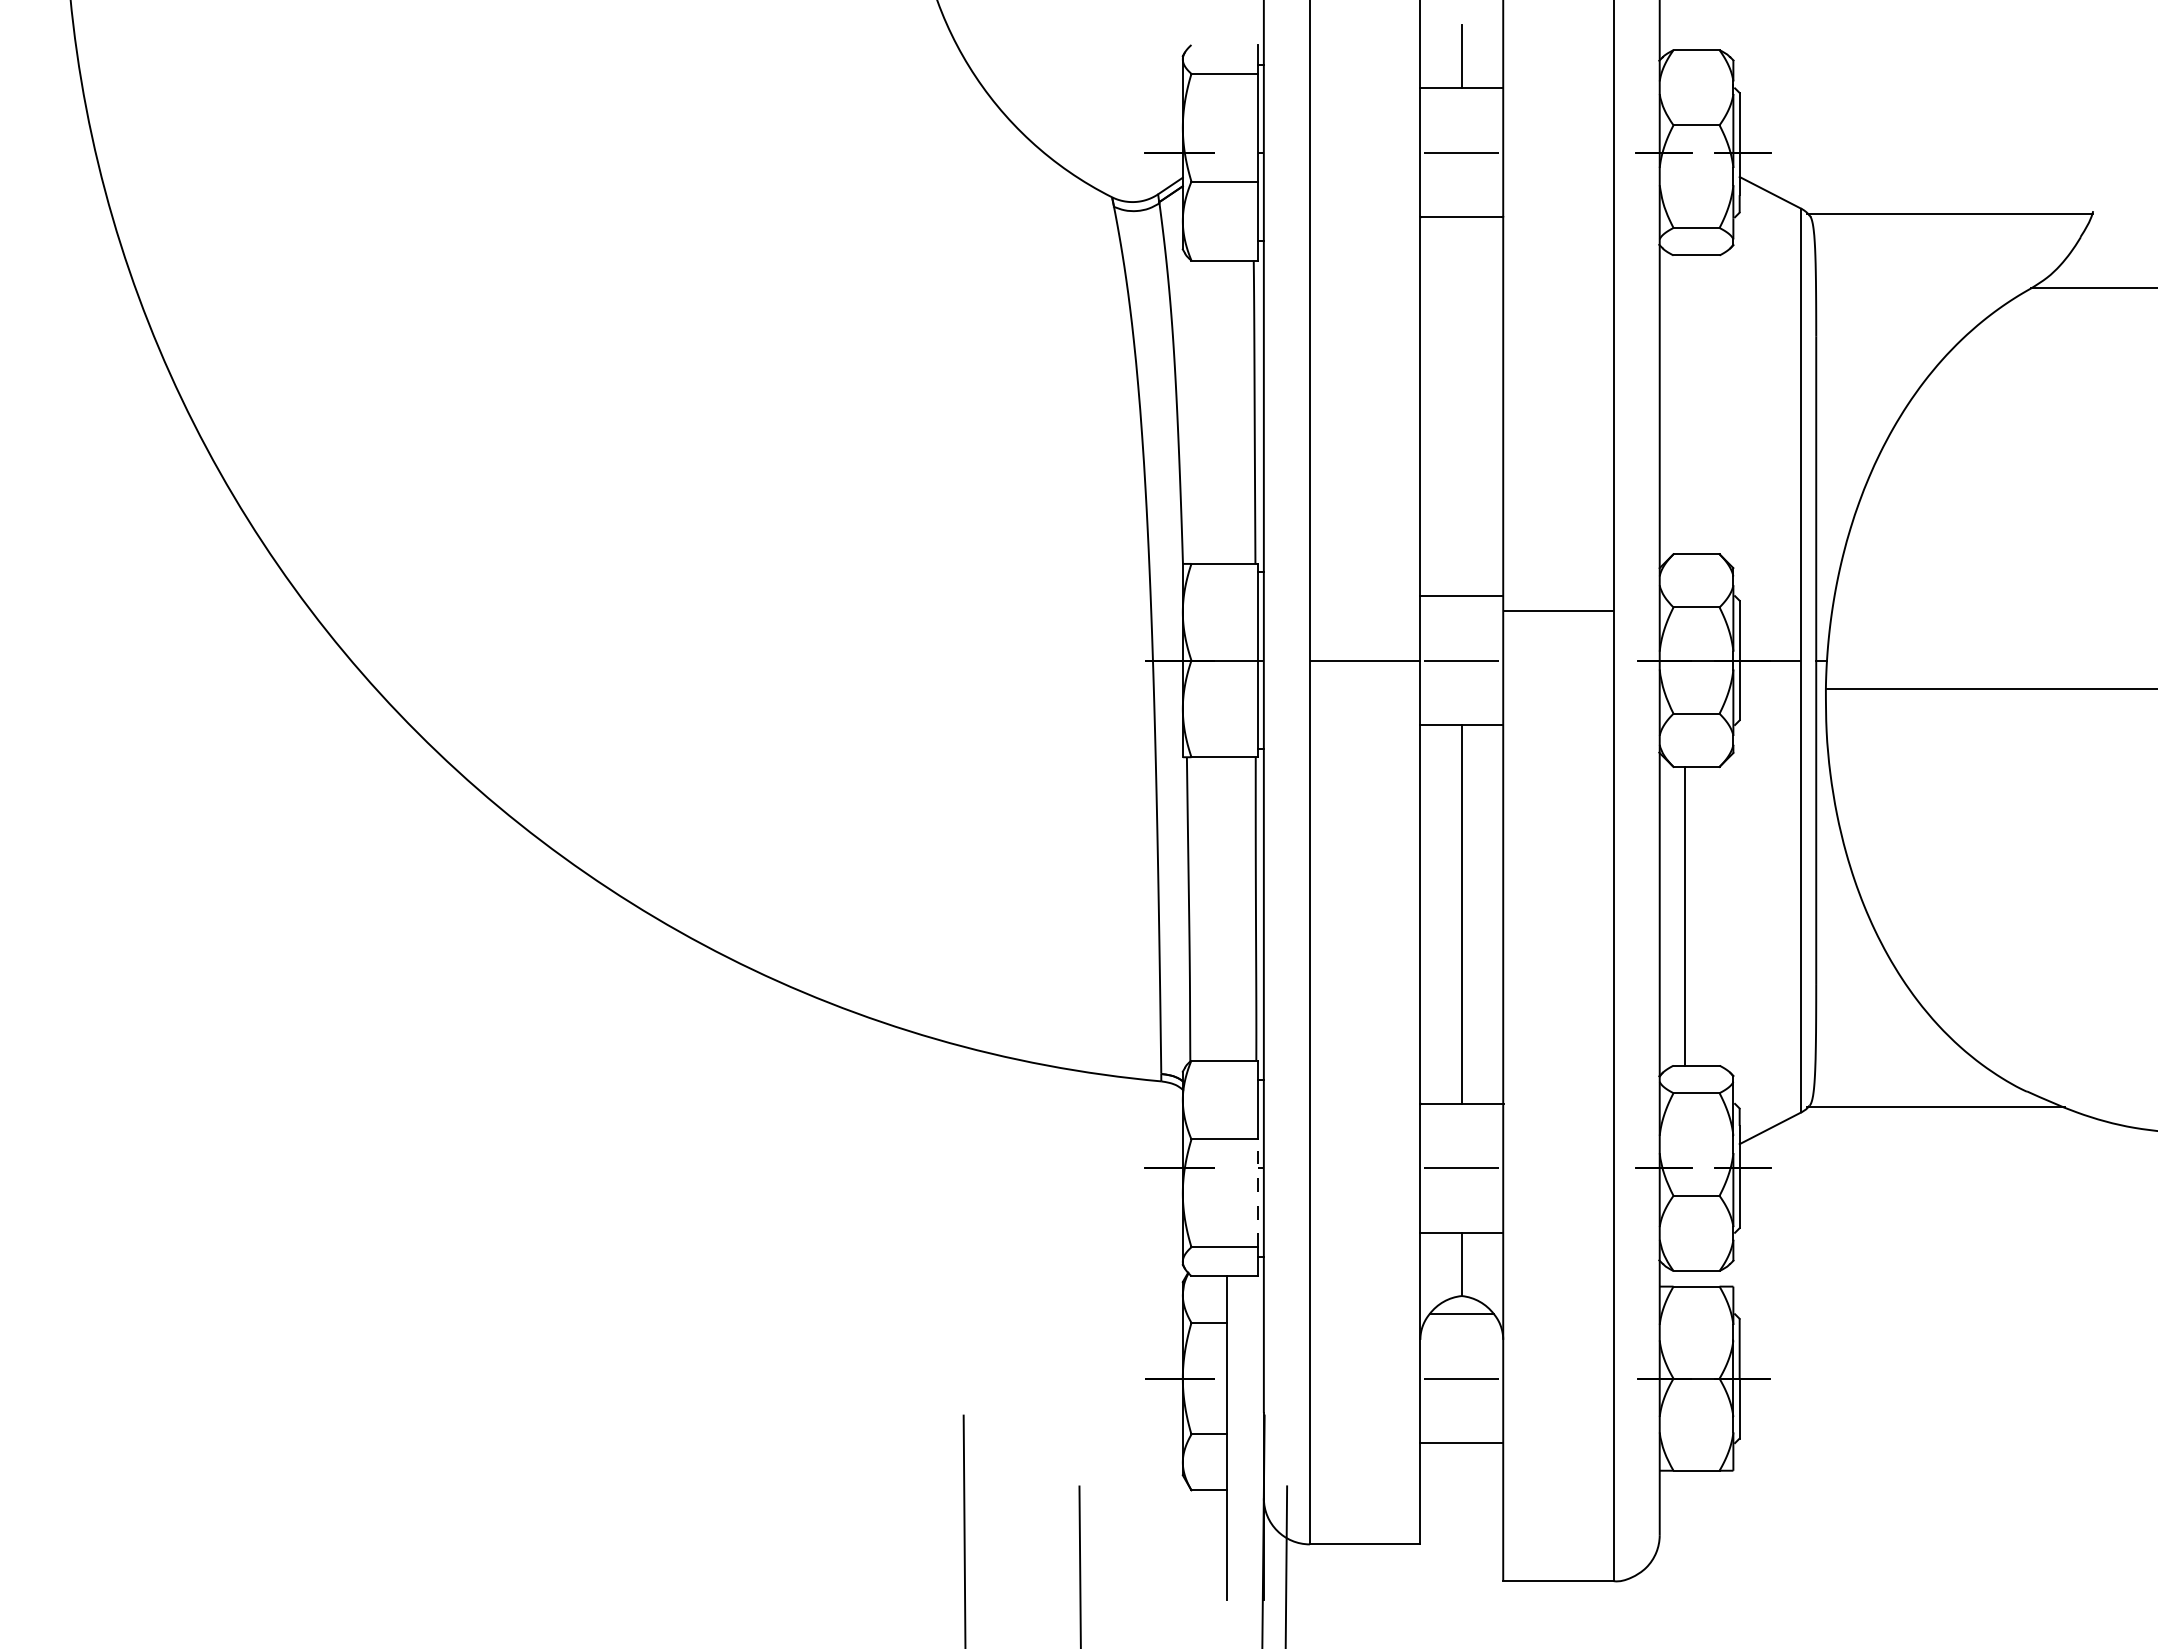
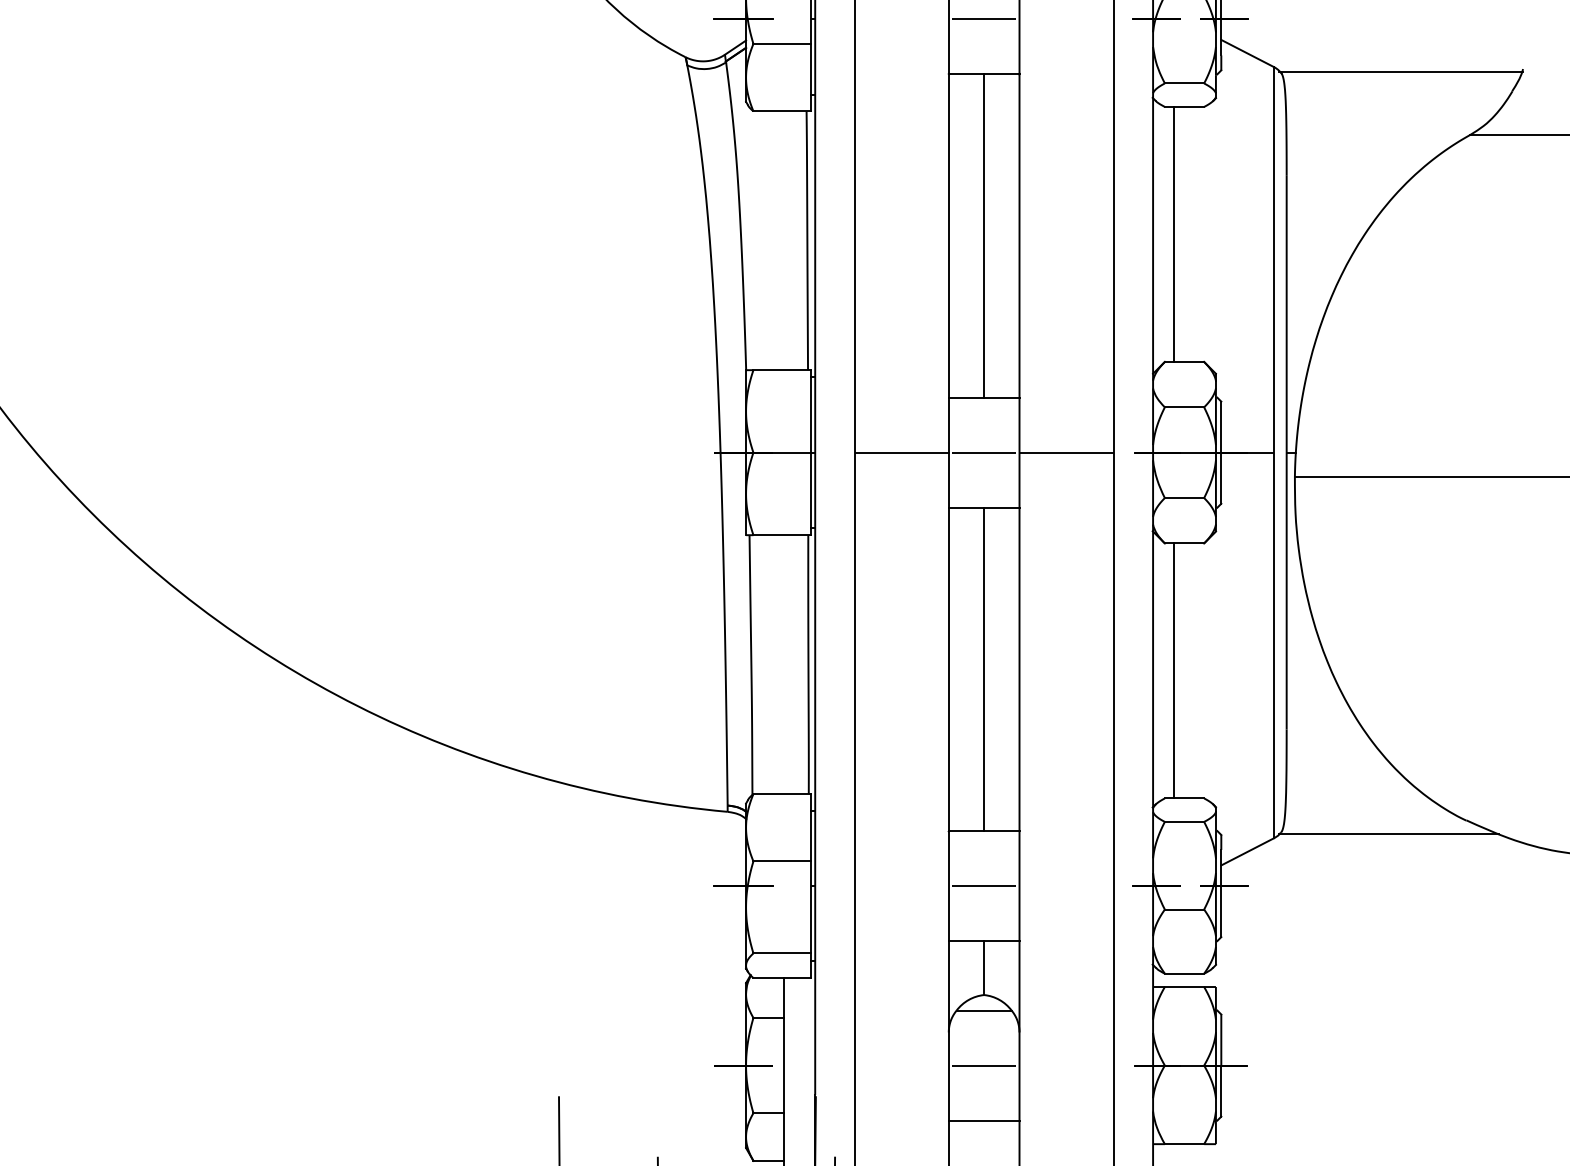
line: (1684, 404) -> (1174, 234), added
line: (1461, 406) -> (983, 235), added
line: (1558, 610) -> (1066, 452), moved
line: (1258, 1193) -> (810, 907), dashed -> solid

